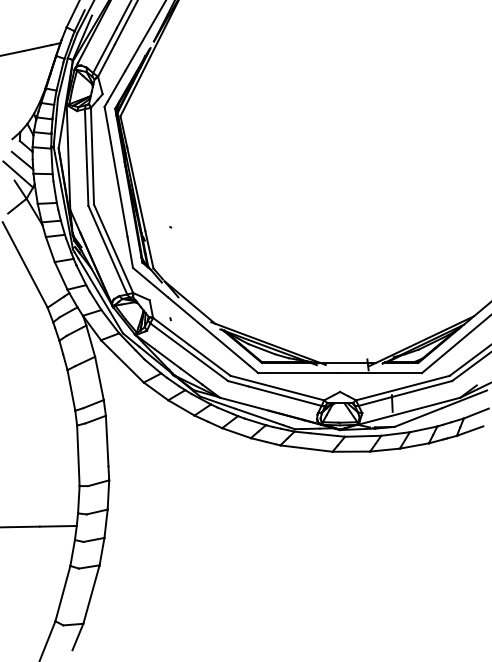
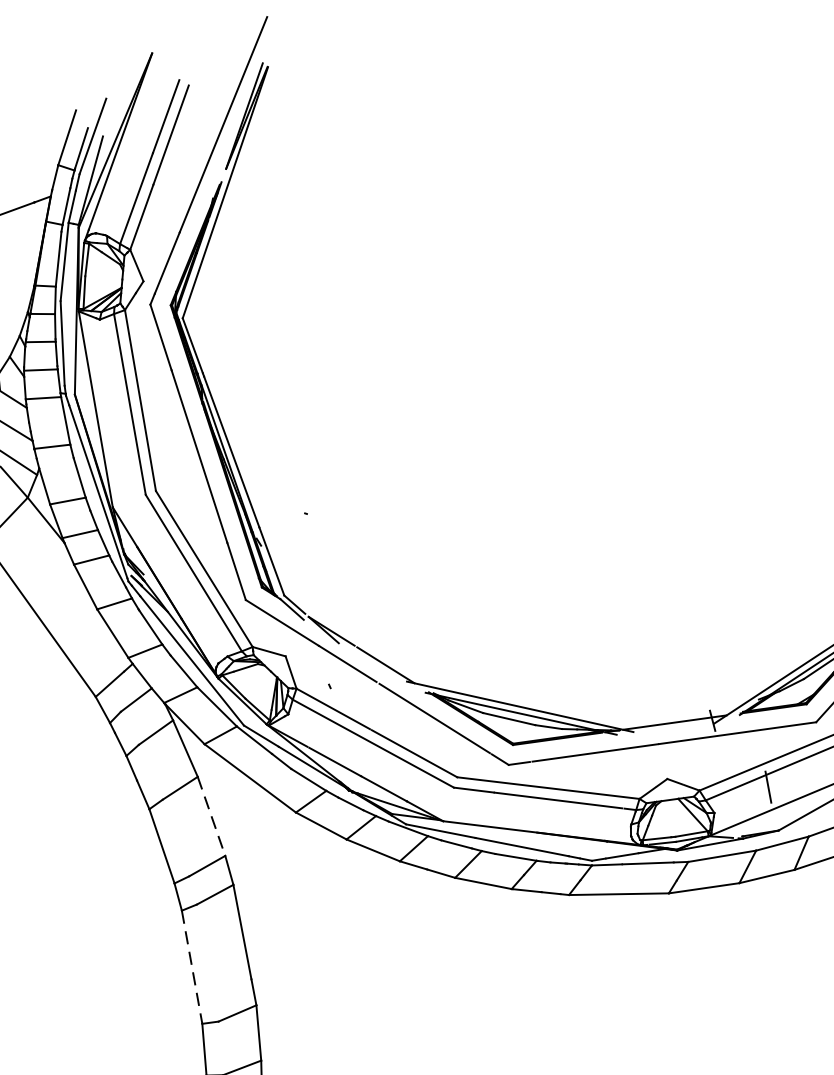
line: (99, 378) -> (211, 816), solid -> dashed
line: (78, 456) -> (192, 968), solid -> dashed

